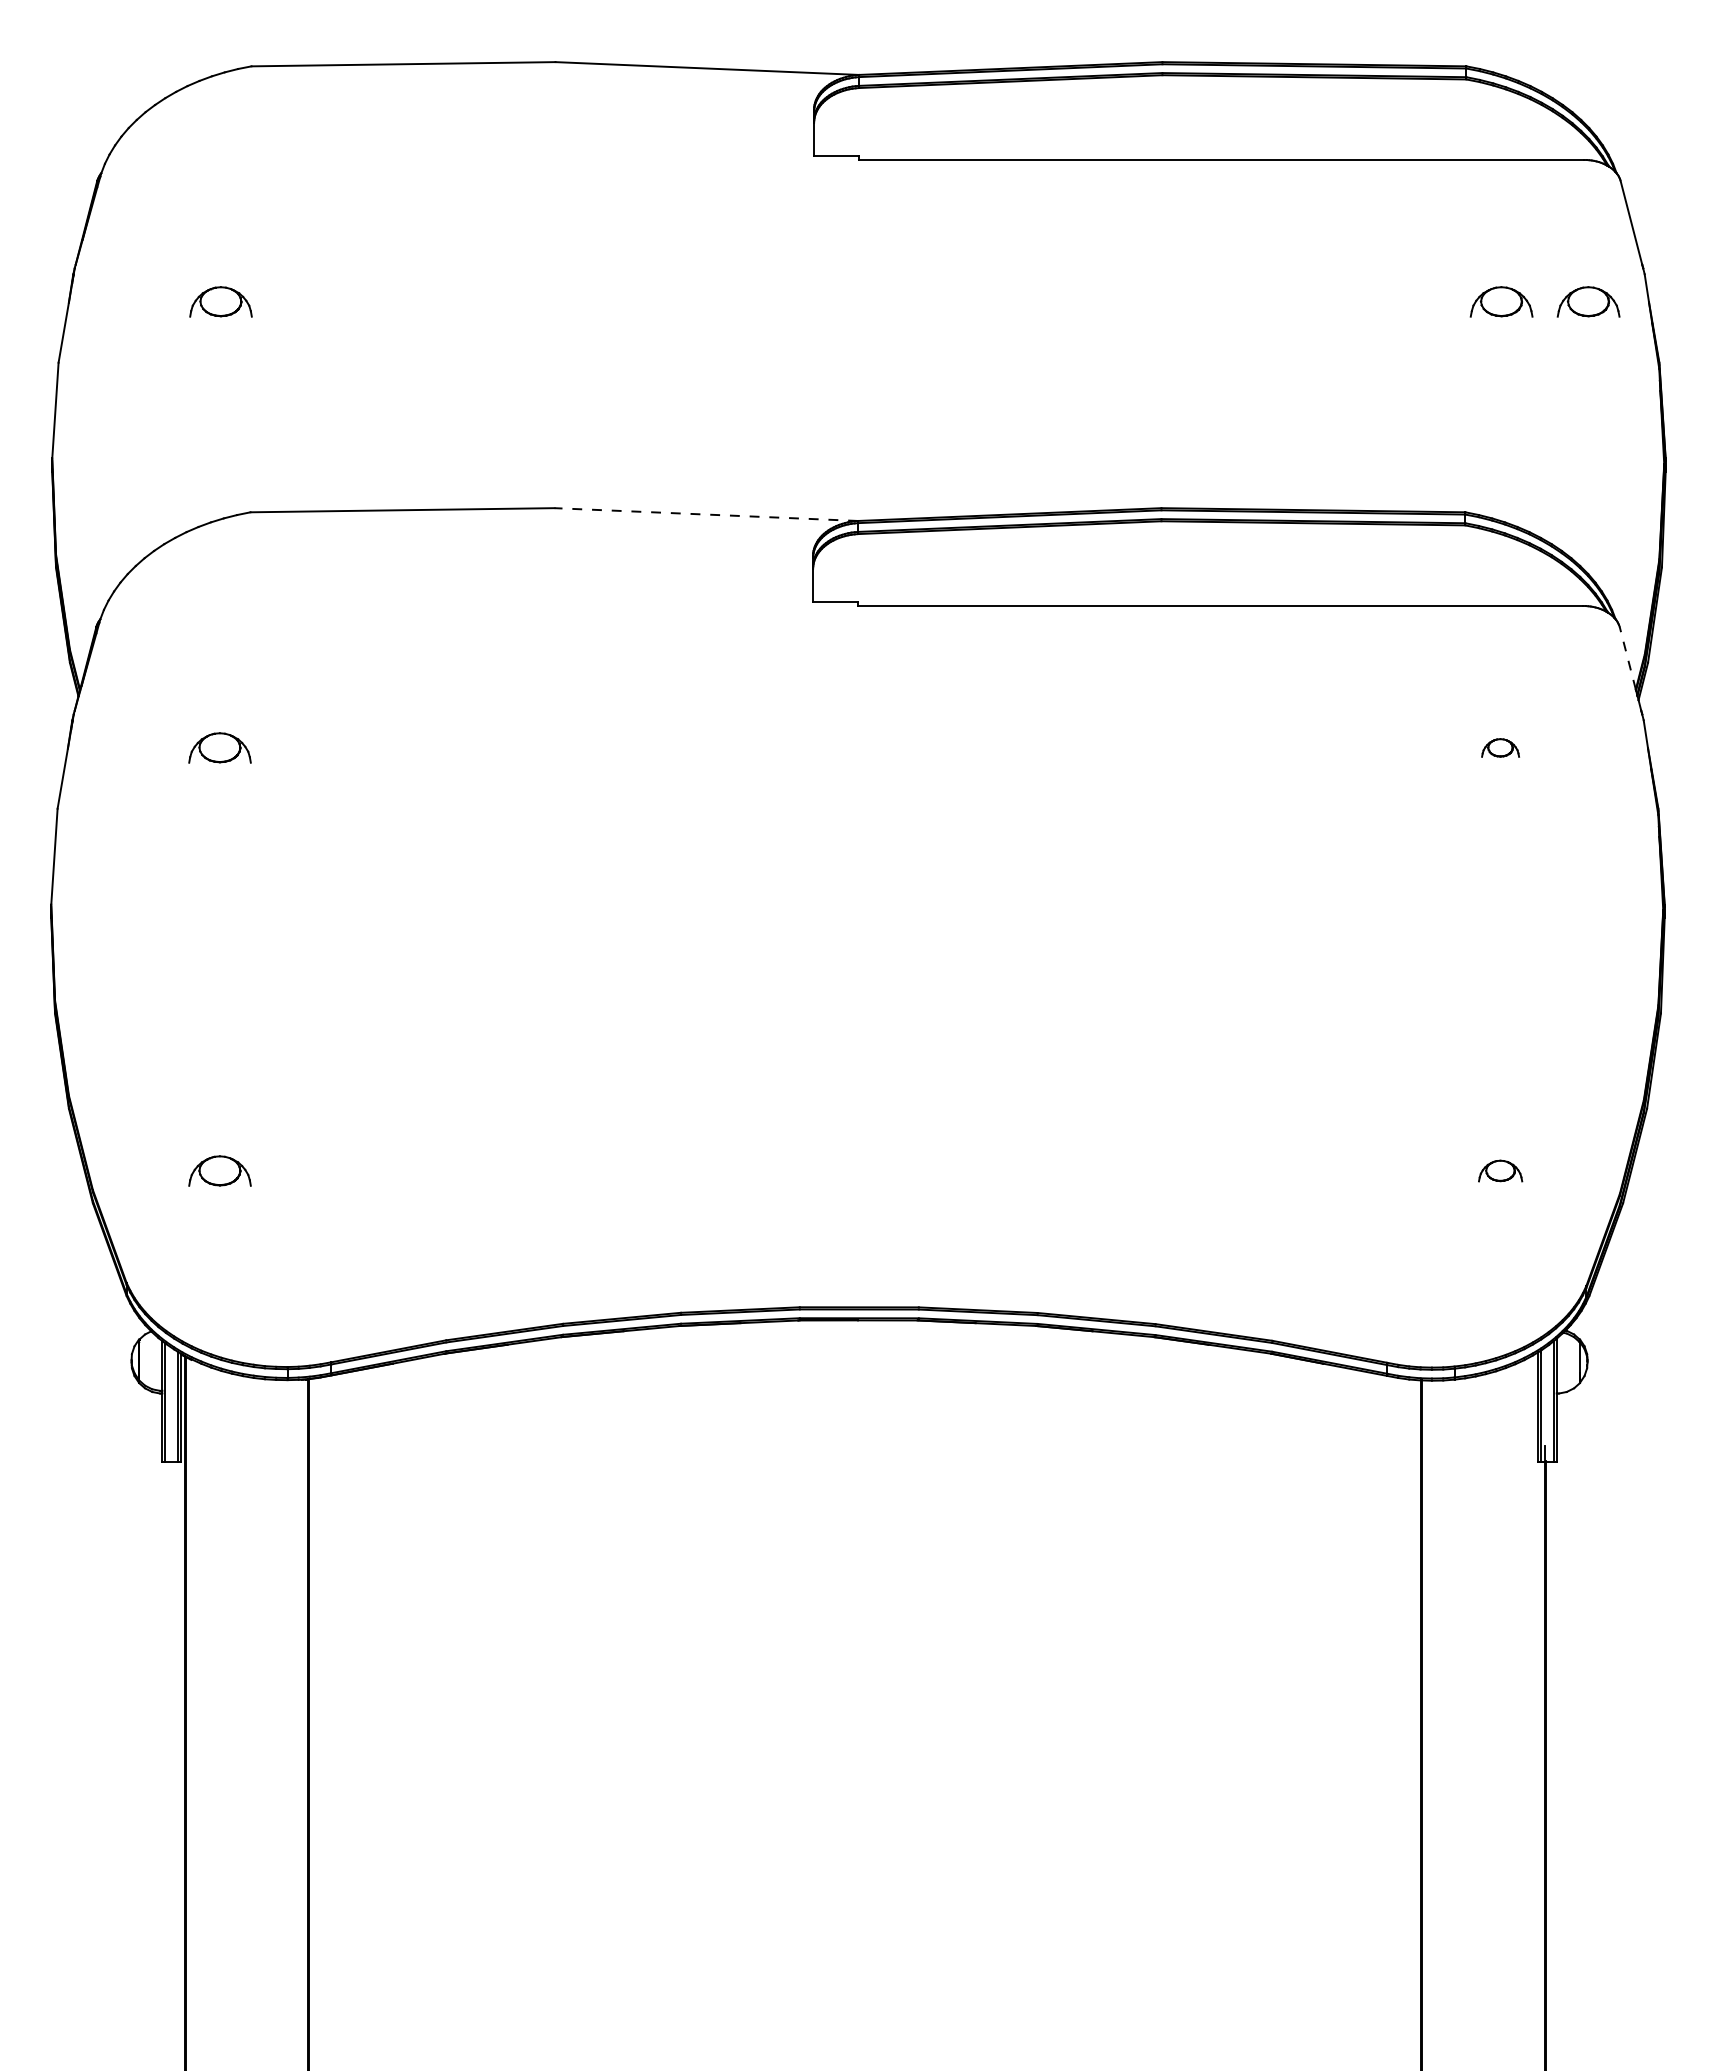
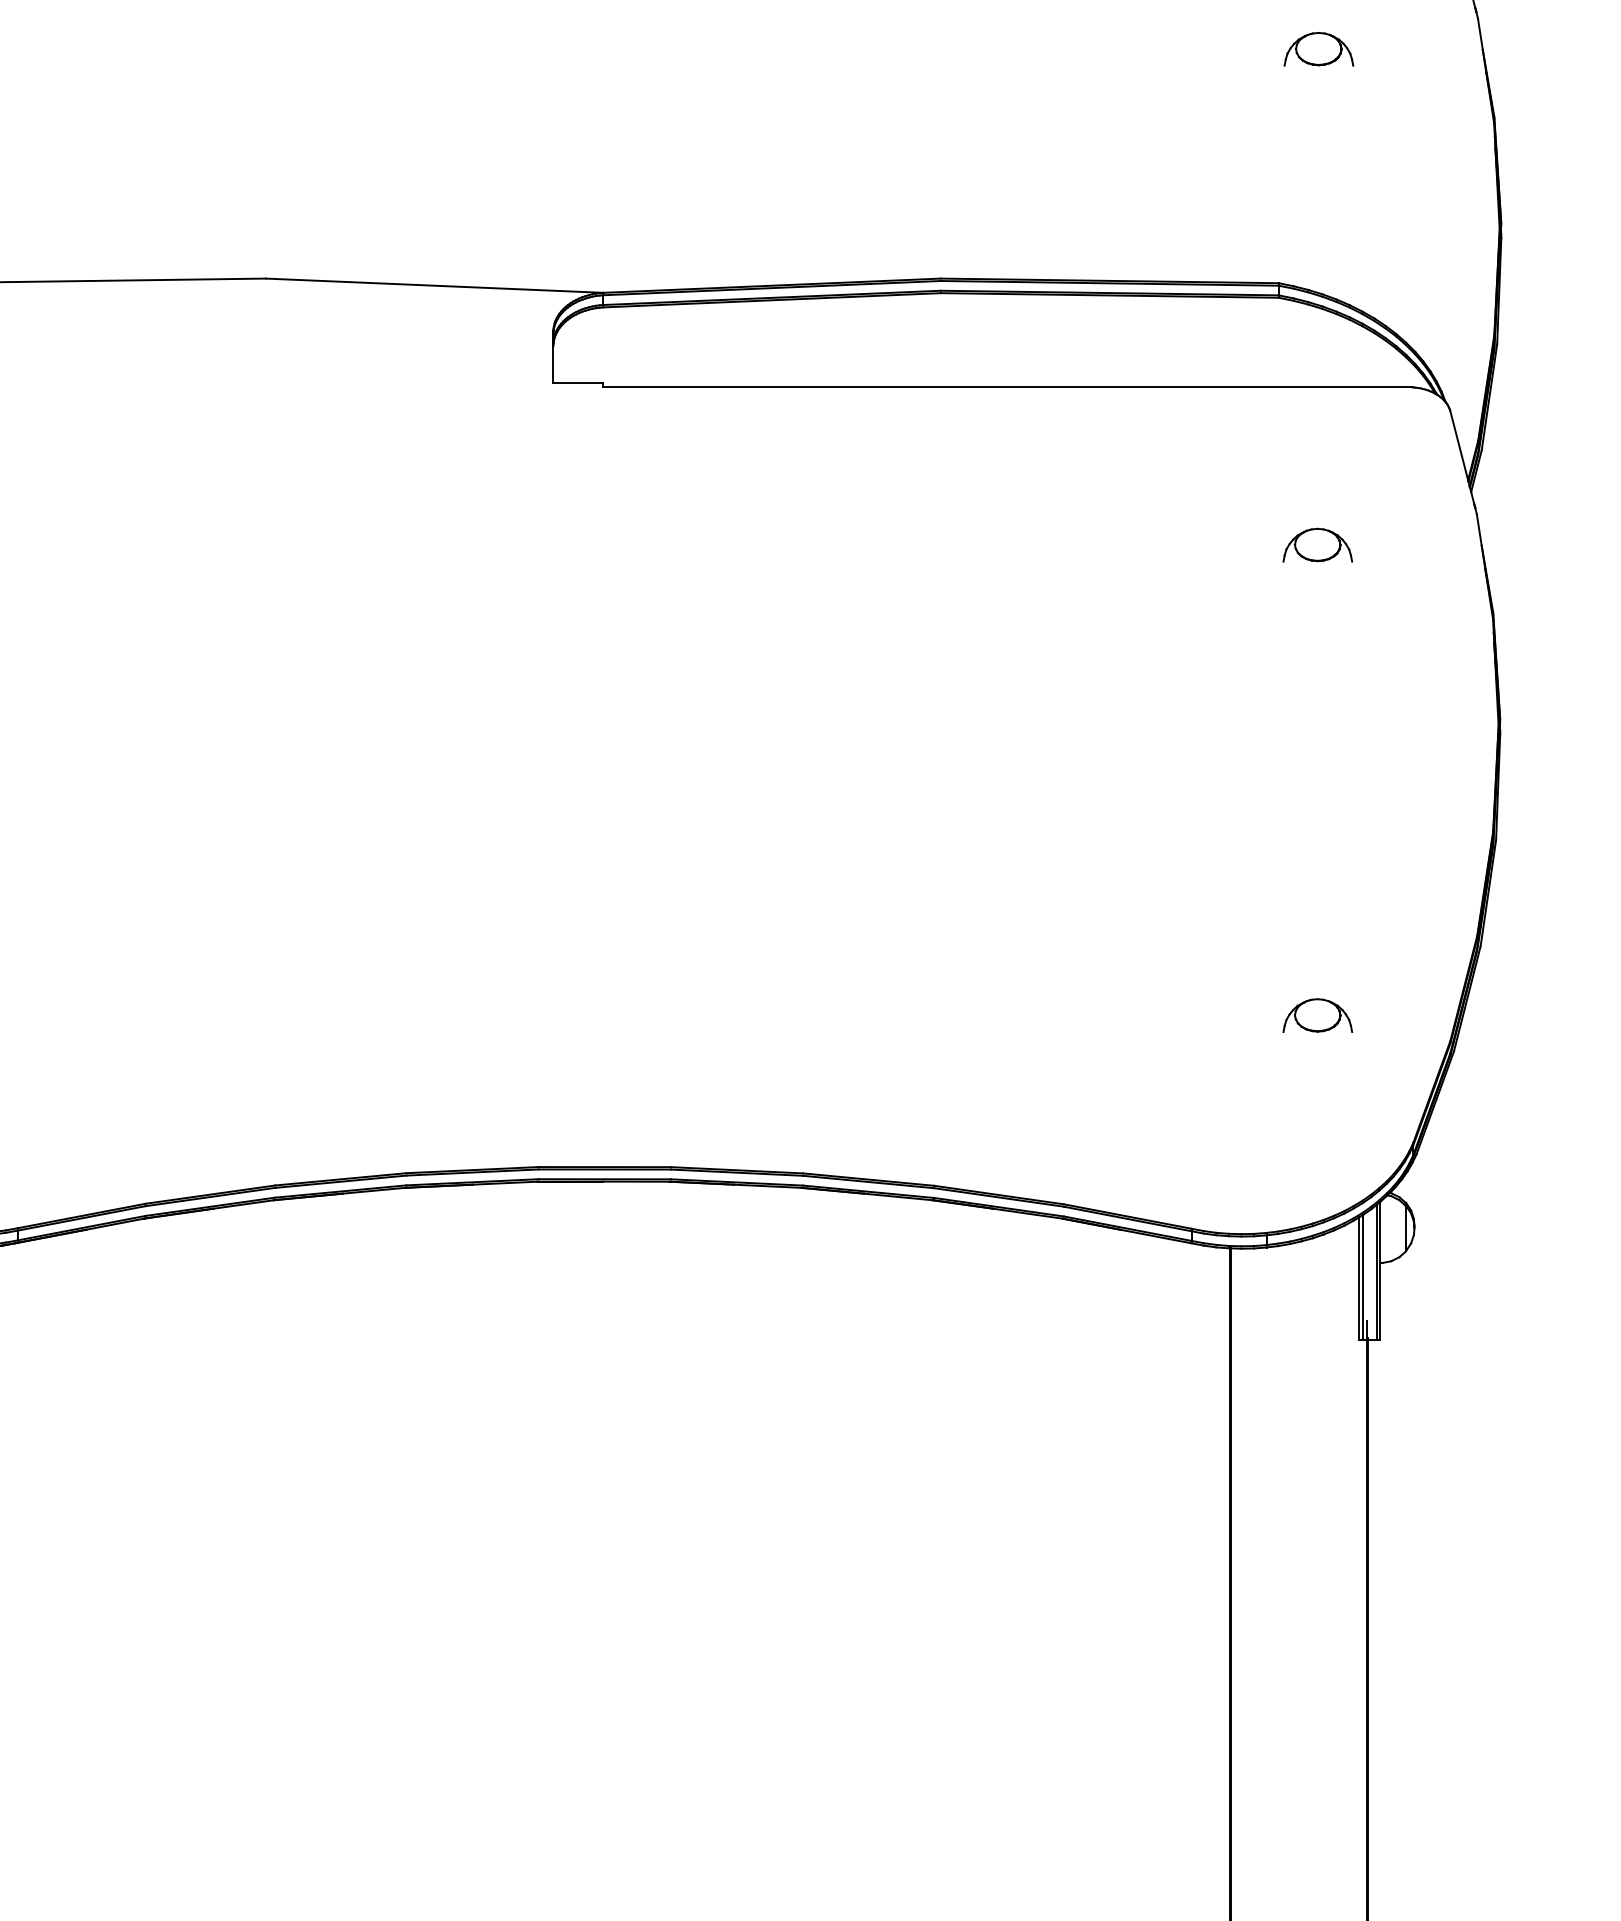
part: (1588, 301) -> (1415, 48), removed
line: (706, 514) -> (434, 285), dashed -> solid
line: (1627, 657) -> (1458, 444), dashed -> solid
part: (1500, 747) -> (1317, 544), size x1.67
part: (1500, 1170) -> (1317, 1014), size x1.43

